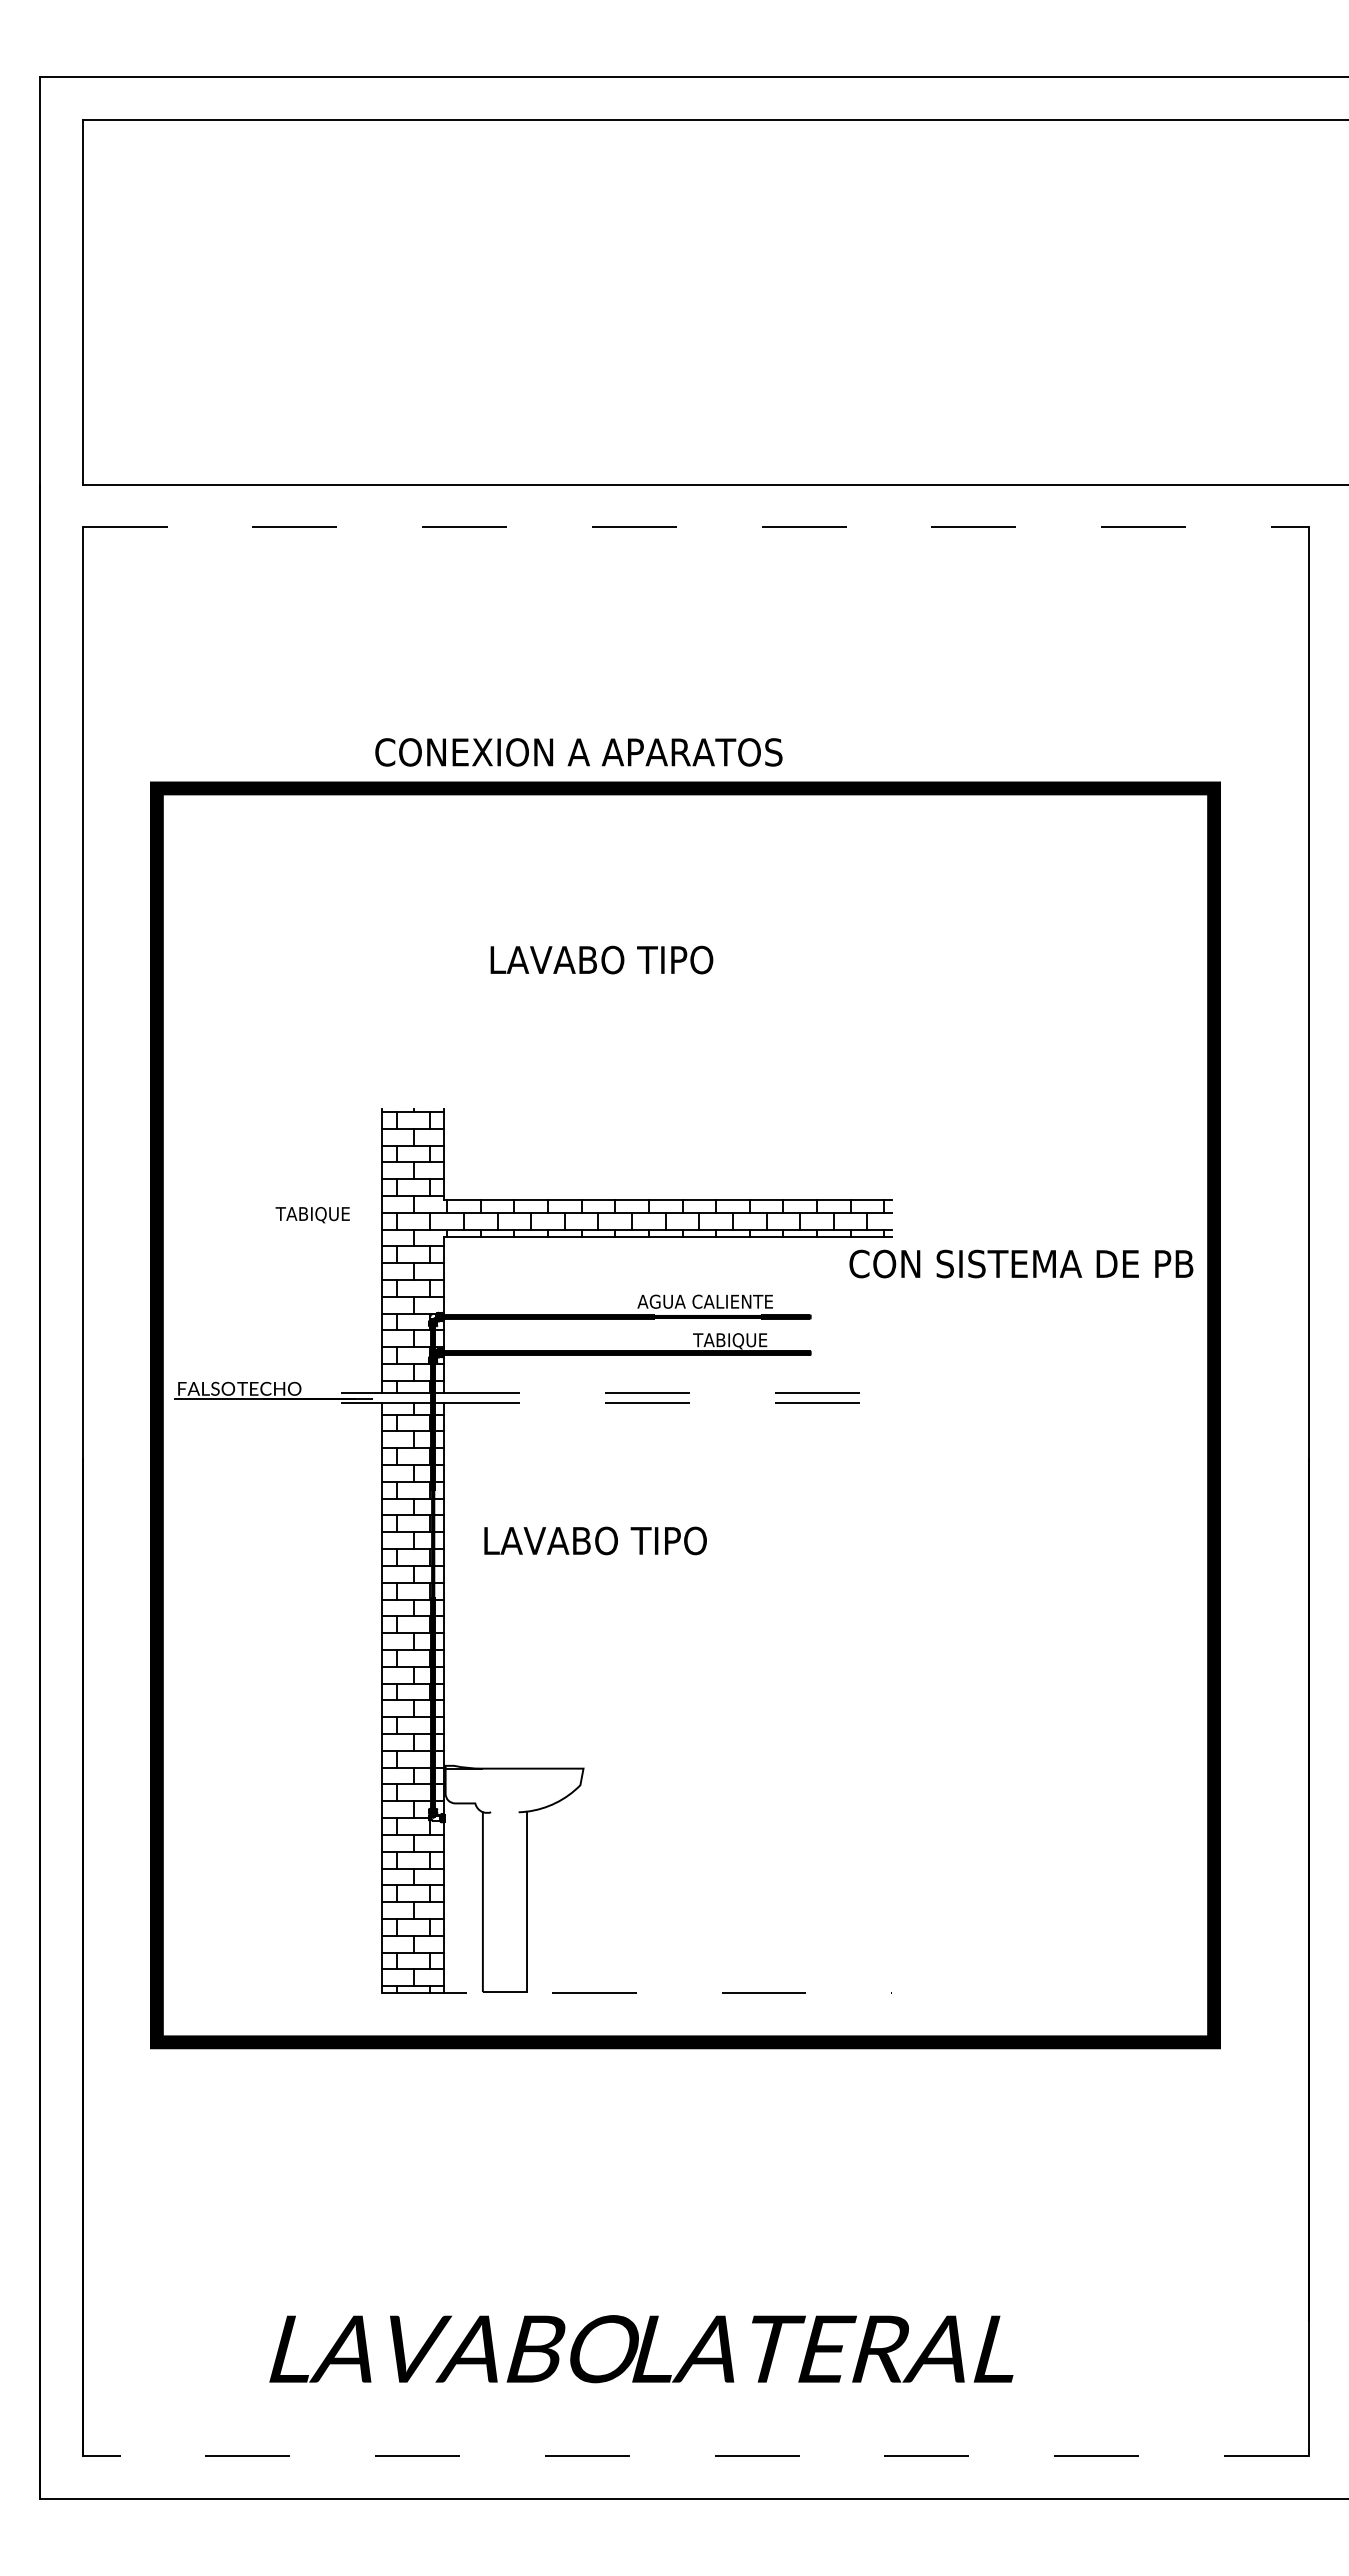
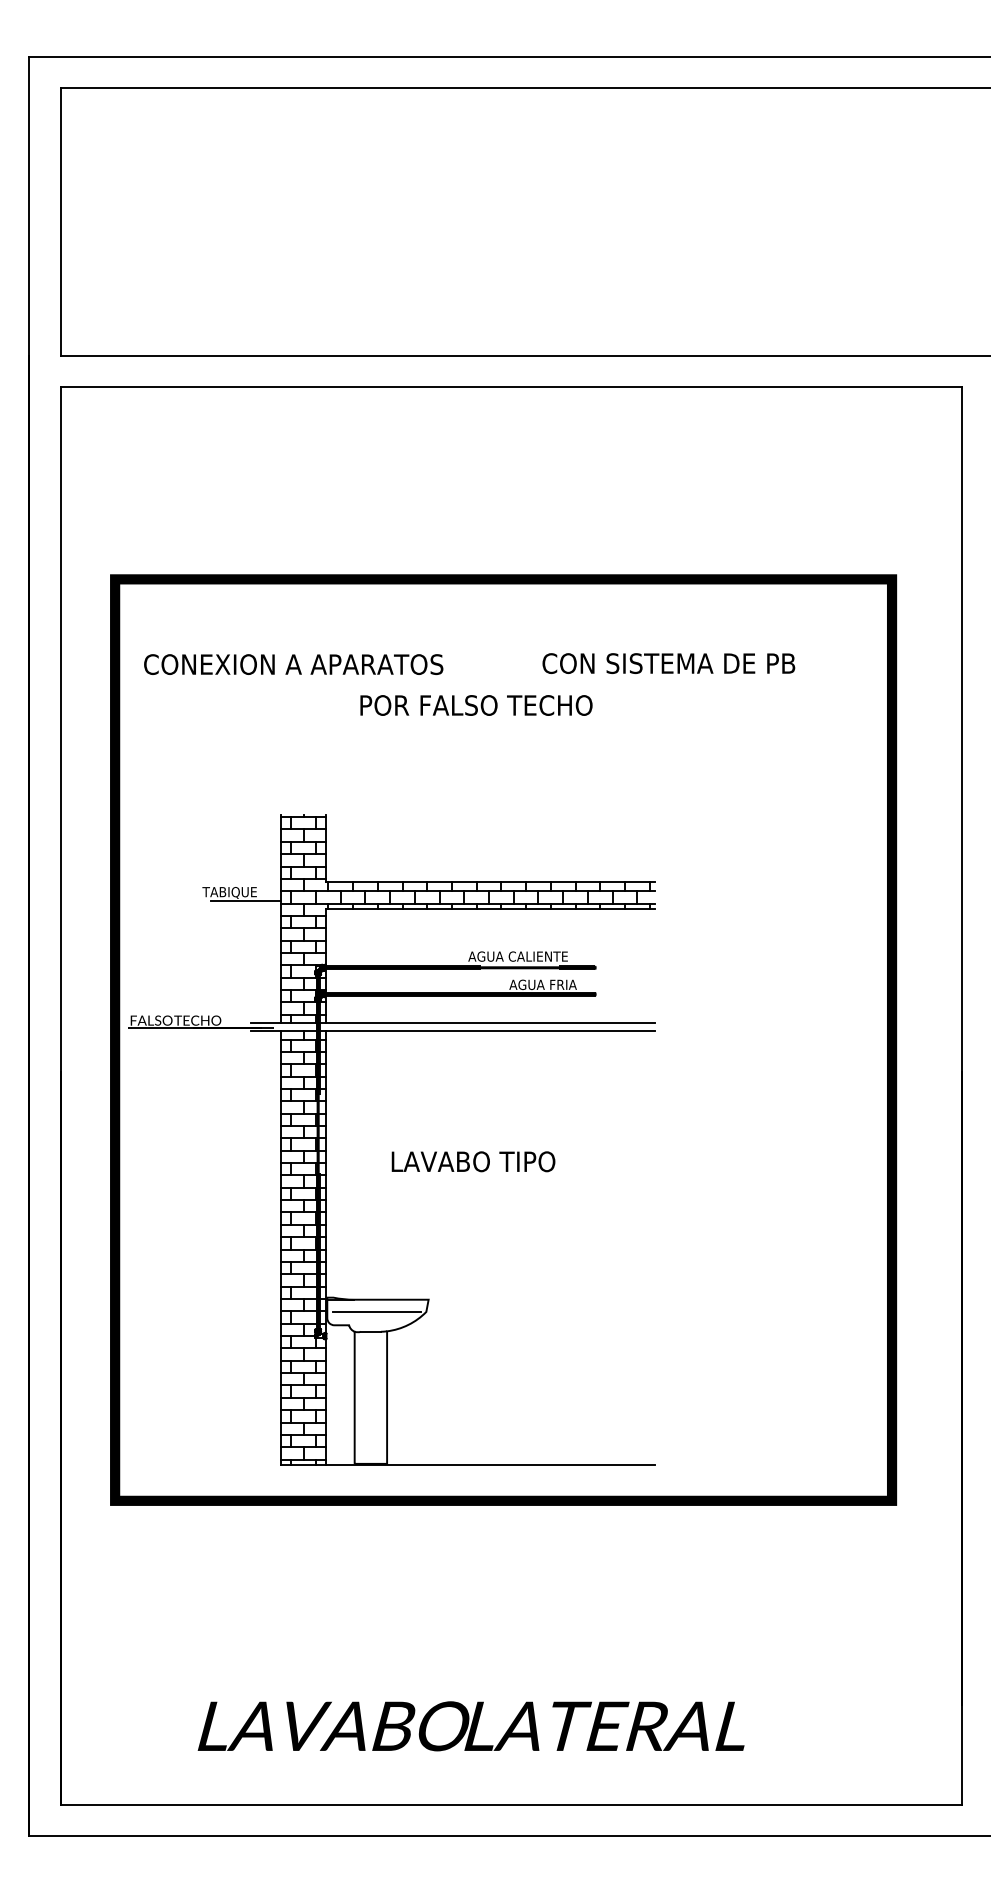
line: (695, 527) -> (510, 387), dashed -> solid
text: (578, 752) -> (293, 664), moved
text: (650, 959) -> (477, 705), LAVABO TIPO -> POR FALSO TECHO
line: (334, 1226) -> (245, 901), added
text: (1021, 1263) -> (668, 663), moved
text: (739, 1341) -> (543, 985), TABIQUE -> AGUA FRIA
line: (664, 1392) -> (488, 1023), dashed -> solid
line: (664, 1402) -> (488, 1030), dashed -> solid
text: (595, 1540) -> (473, 1161), moved
line: (513, 1785) -> (377, 1312), added
line: (504, 1812) -> (370, 1331), added
line: (637, 1993) -> (468, 1464), dashed -> solid
line: (695, 2456) -> (510, 1805), dashed -> solid

